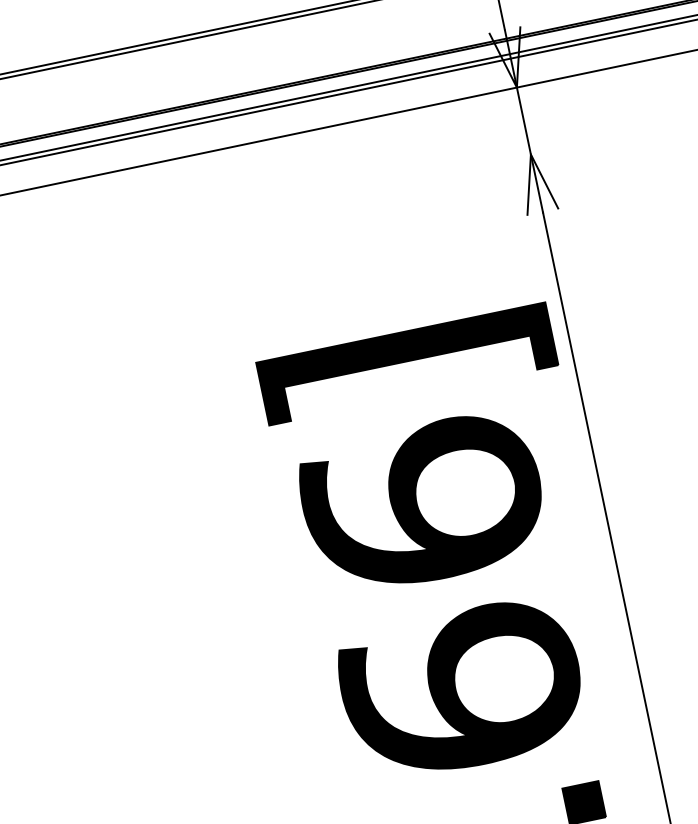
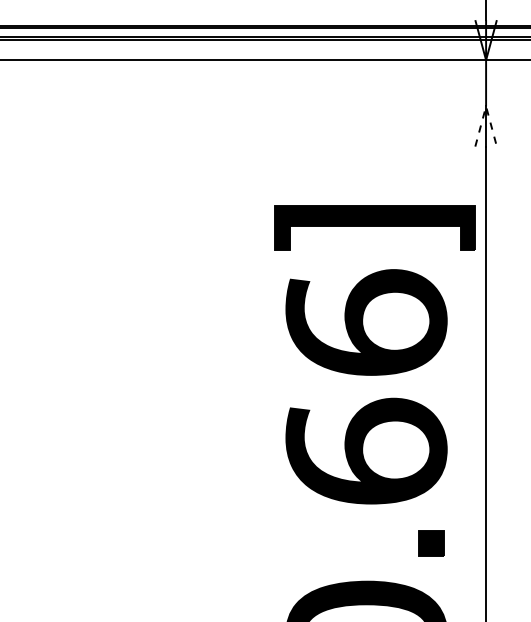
line: (531, 154) -> (486, 106), solid -> dashed

